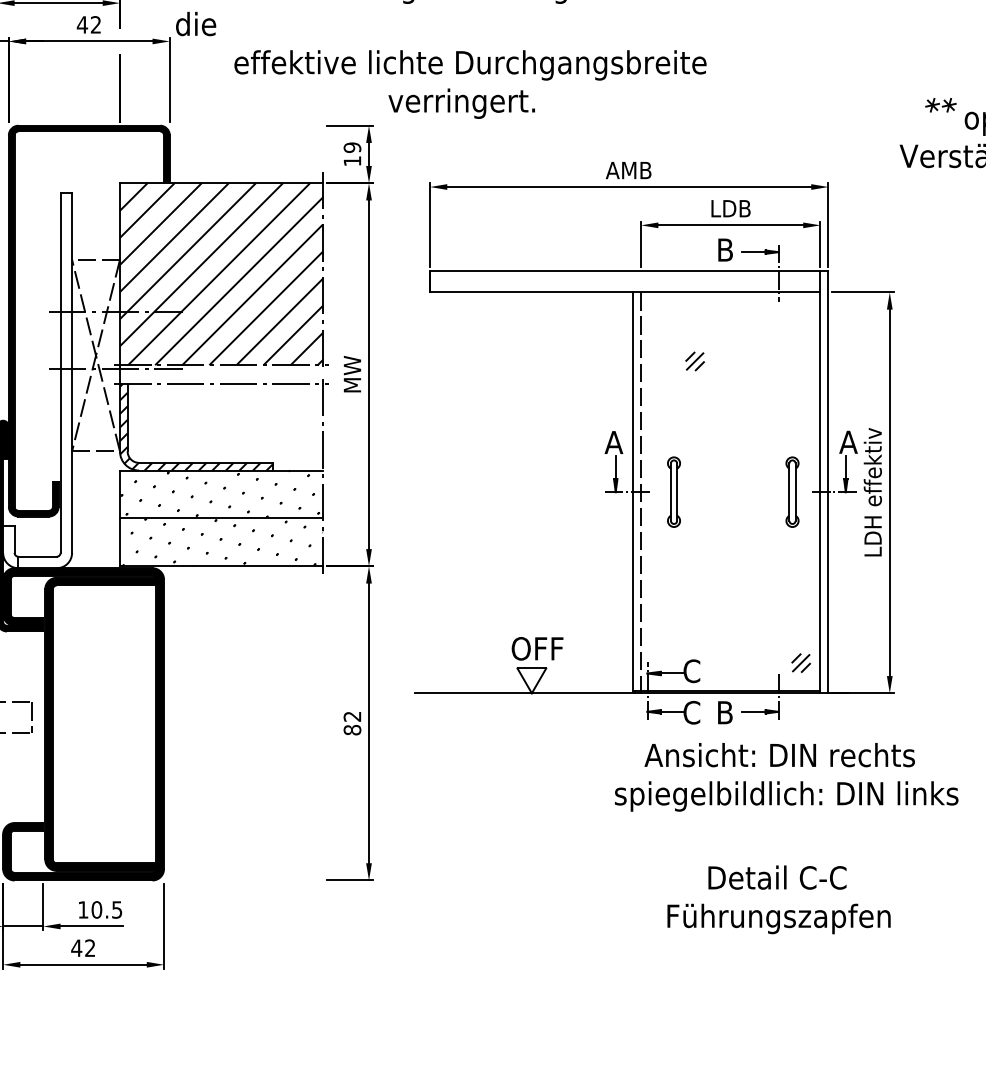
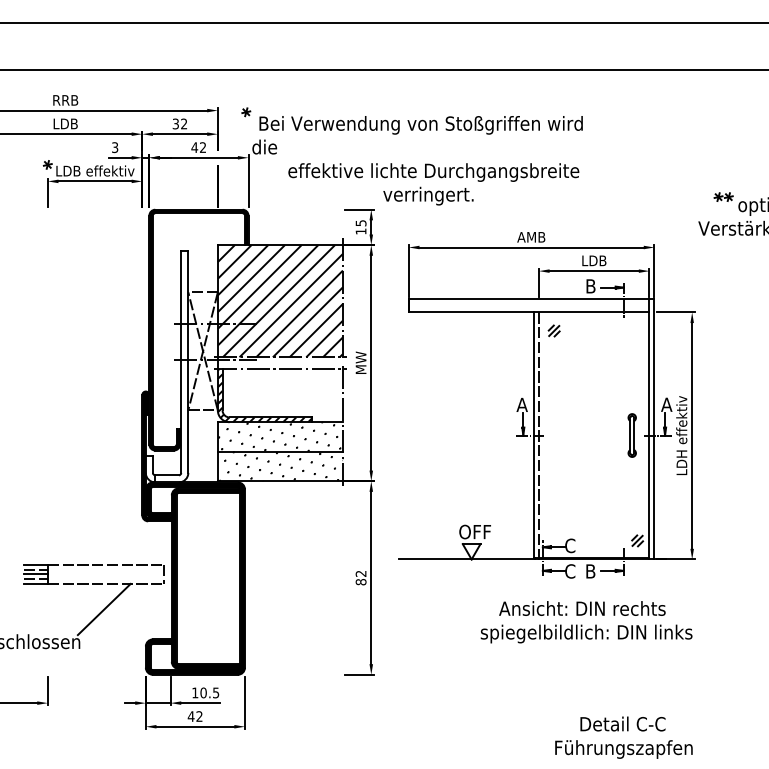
text: (351, 148) -> (360, 223), 19 -> 15
part: (693, 360) -> (553, 330), moved
part: (672, 492) -> (558, 435), removed
text: (786, 777) -> (586, 622), moved
text: (778, 899) -> (623, 737), moved

